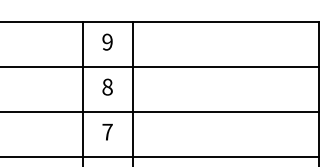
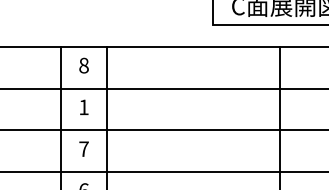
text: (107, 42) -> (83, 65), 9 -> 8
text: (107, 87) -> (83, 107), 8 -> 1

